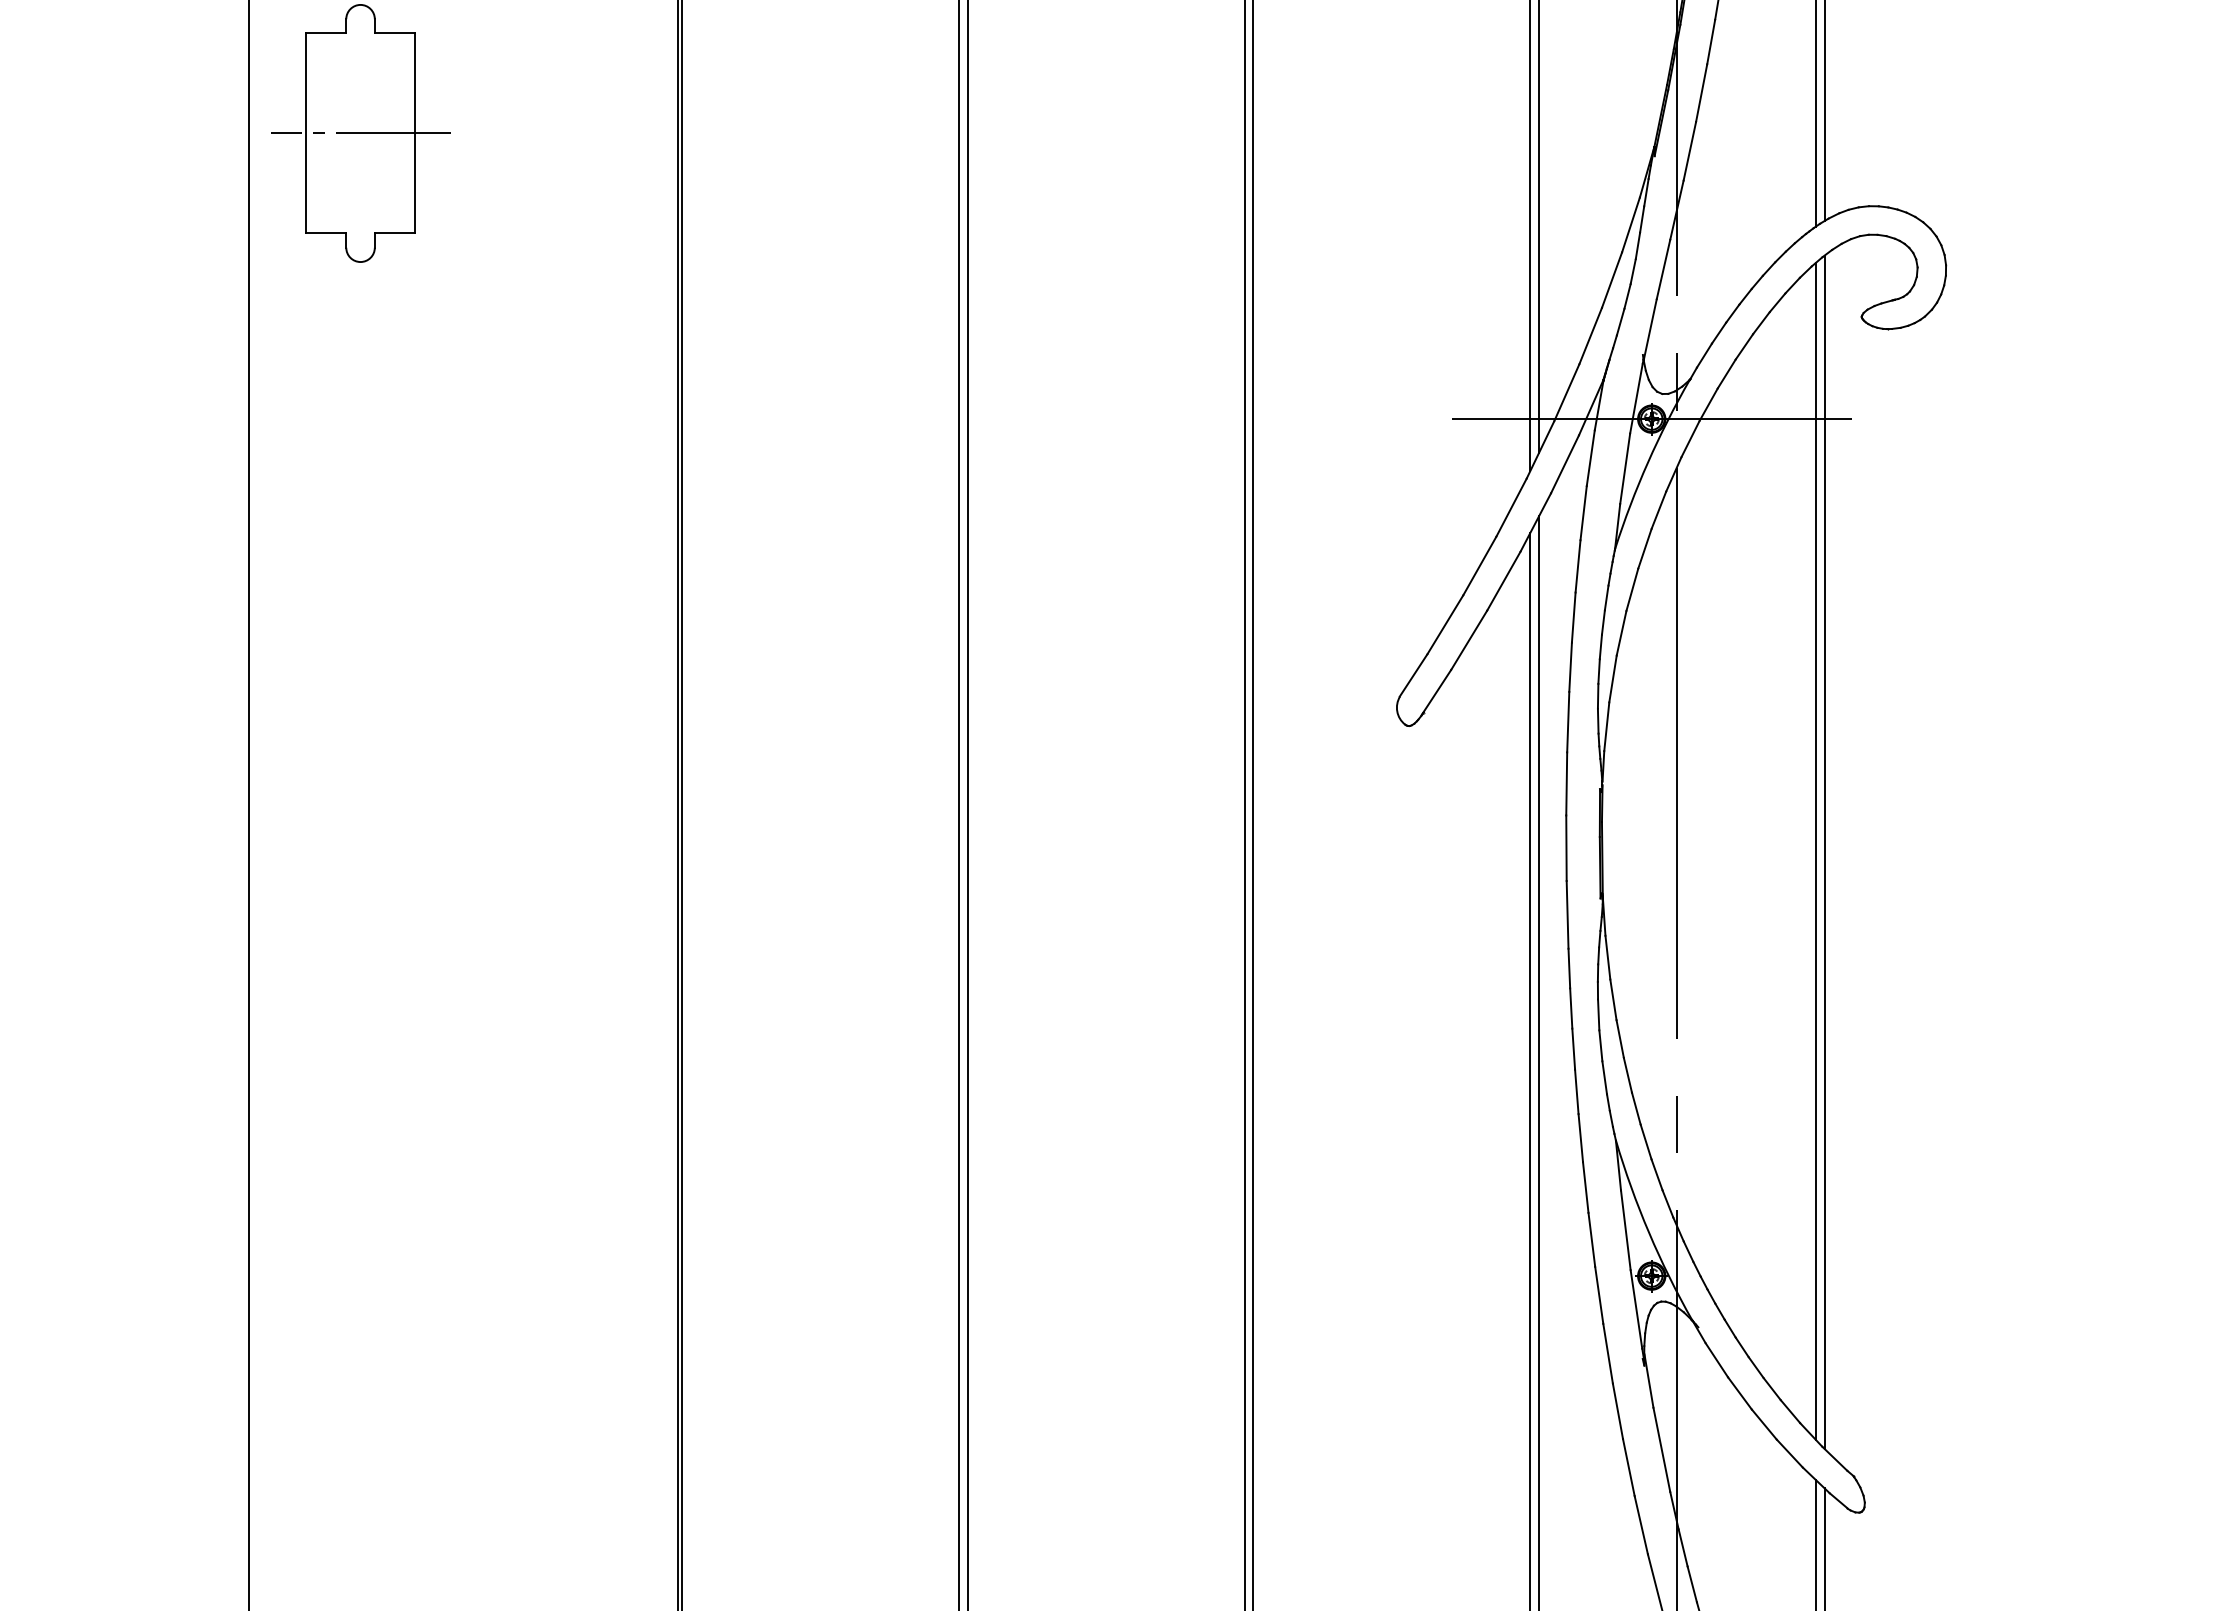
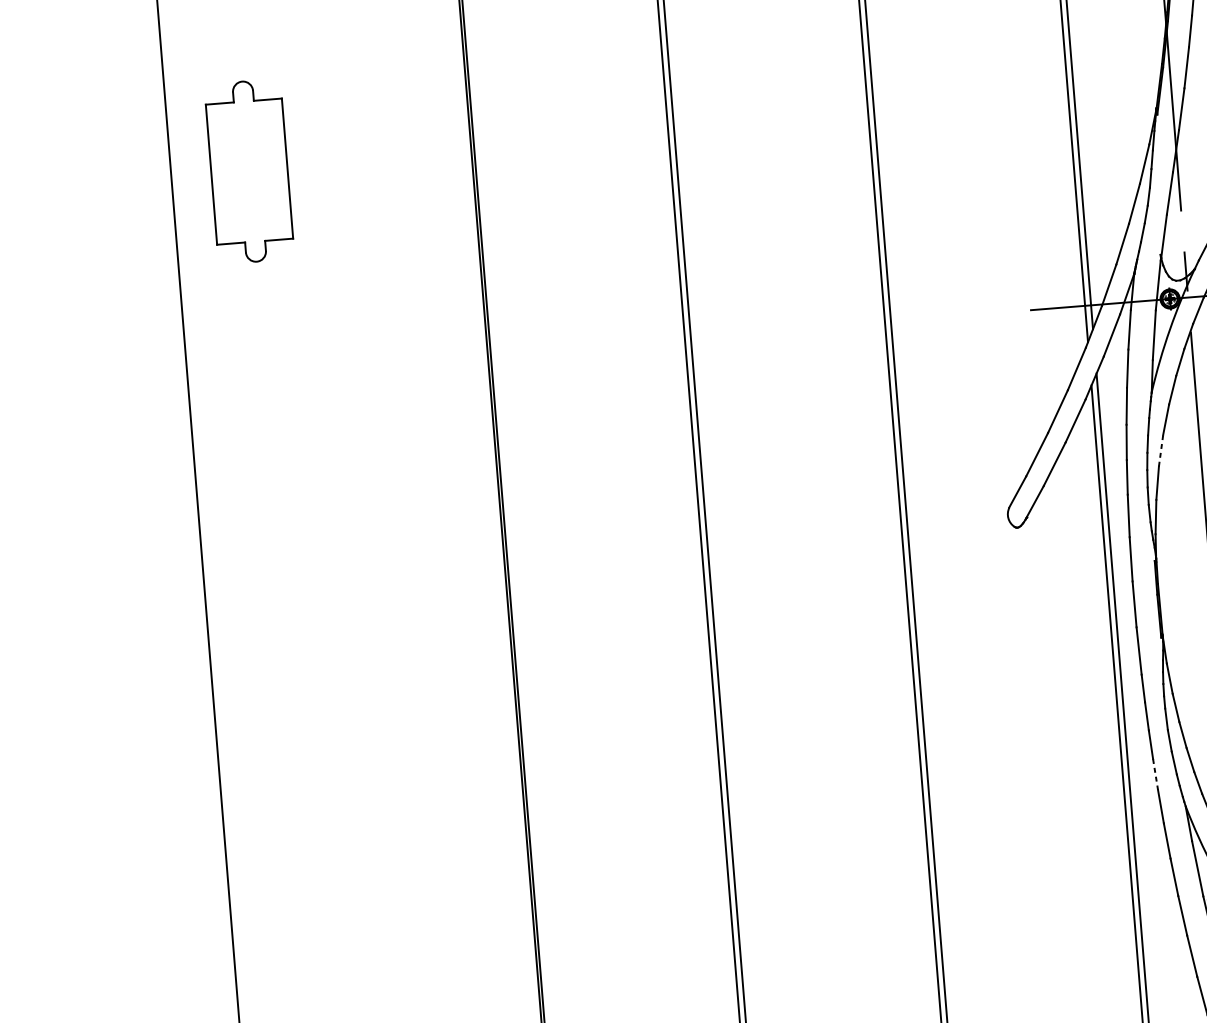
line: (360, 133) -> (249, 171), removed
line: (1621, 633) -> (1161, 450), solid -> dashed
line: (1576, 1092) -> (1155, 774), solid -> dashed

